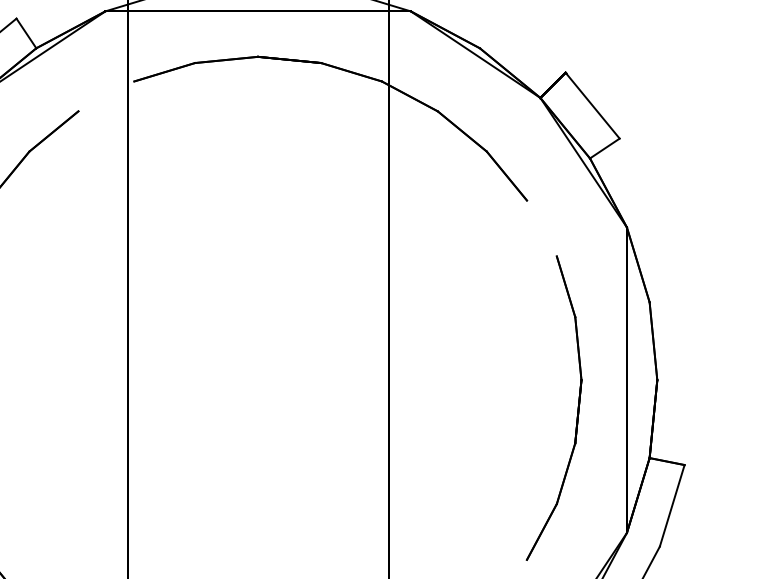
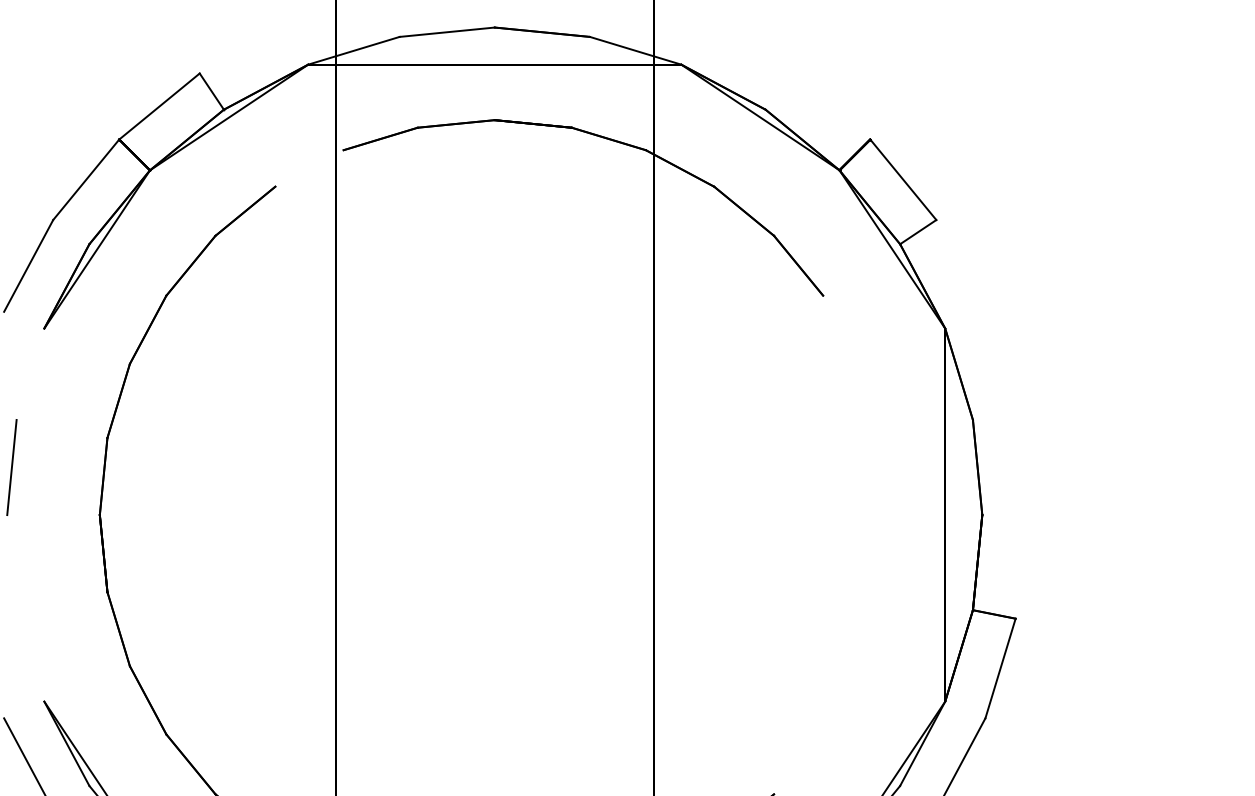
part: (577, 411) -> (884, 553), removed

